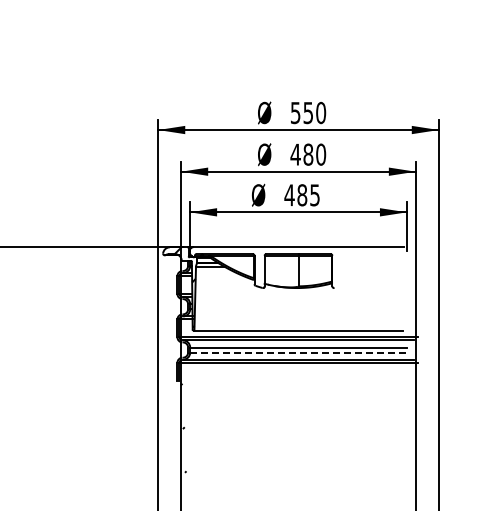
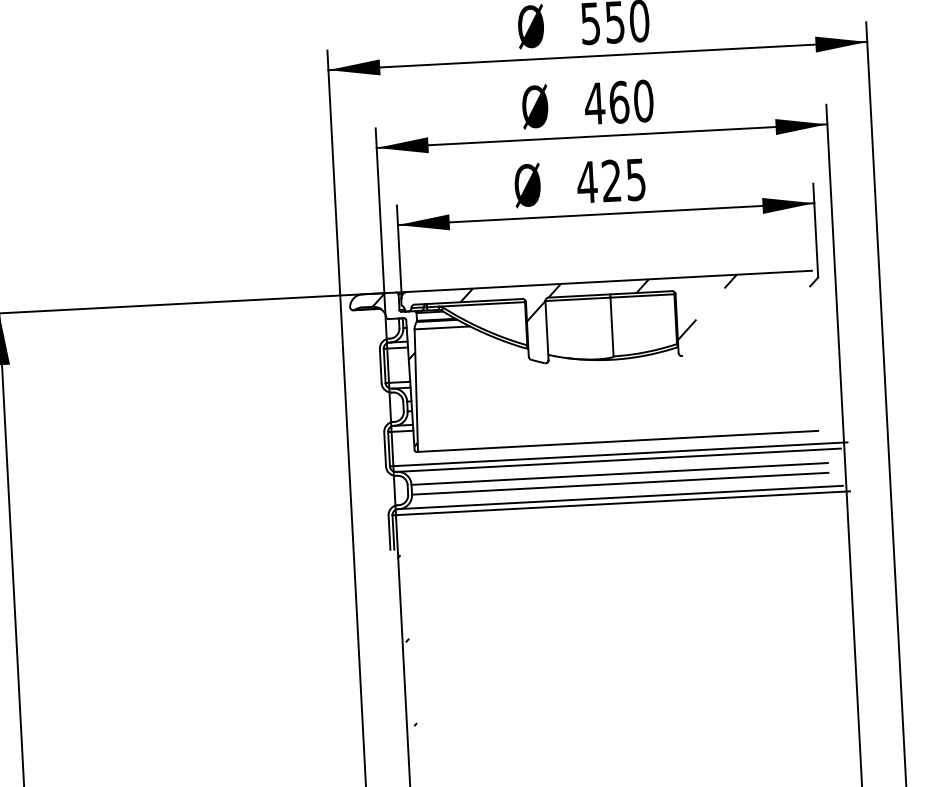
text: (308, 154) -> (619, 102), 480 -> 460
text: (302, 195) -> (612, 181), 485 -> 425
hatch: (313, 263) -> (640, 310), added
line: (299, 352) -> (622, 483), dashed -> solid

